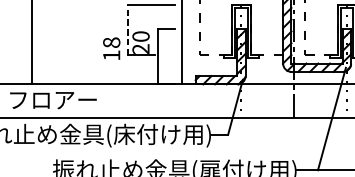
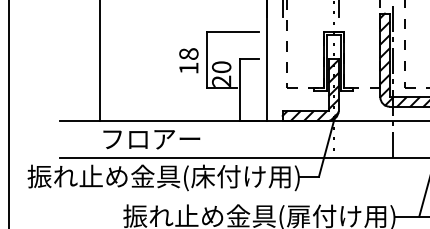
line: (128, 30) -> (207, 60), dashed -> solid
text: (111, 48) -> (188, 60), moved
text: (53, 100) -> (151, 139), moved

